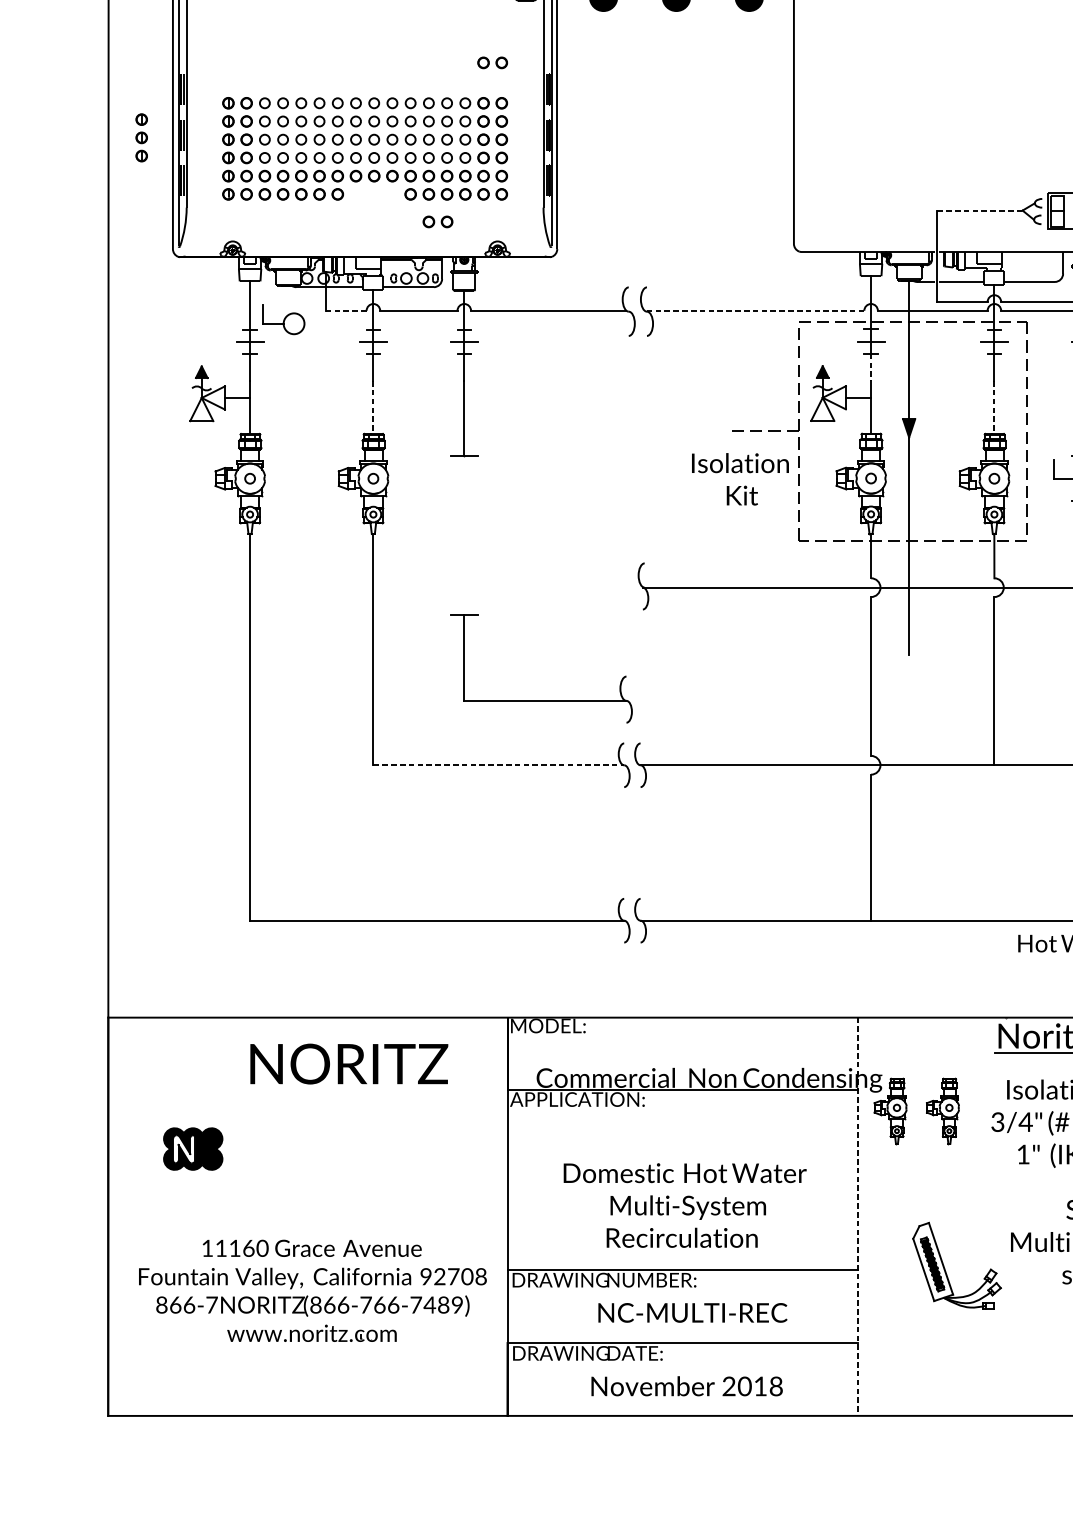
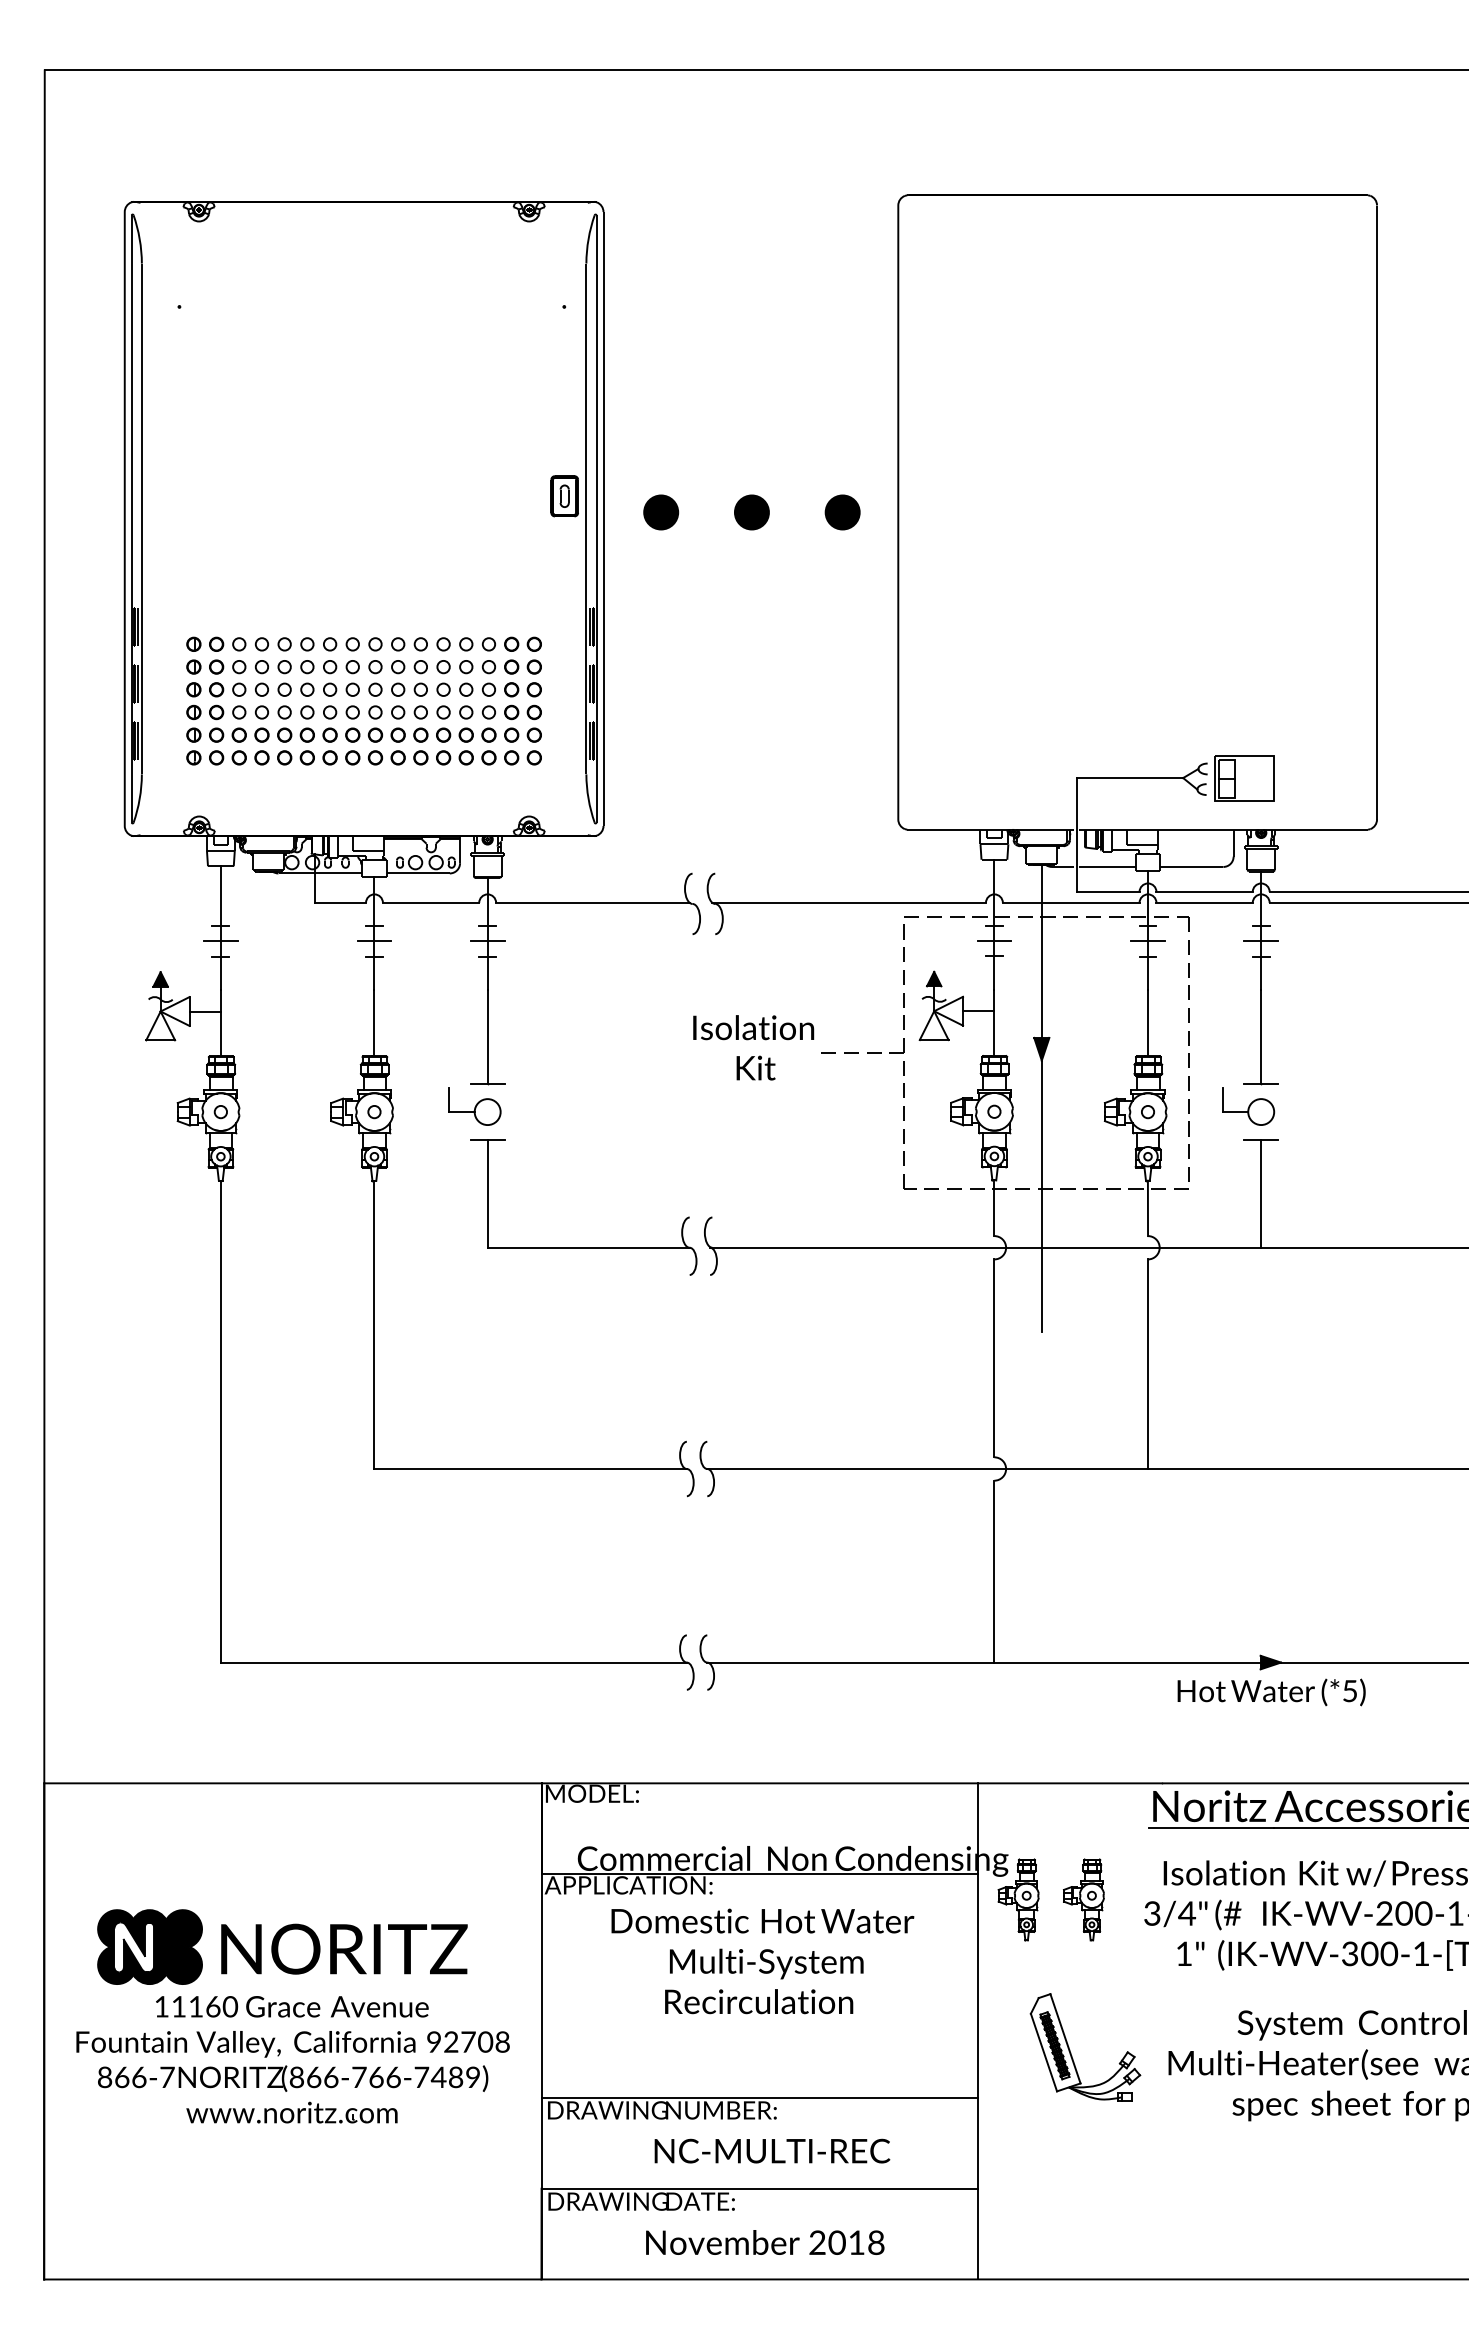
part: (492, 62) -> (522, 593), removed
part: (141, 137) -> (85, 687), removed
part: (374, 194) -> (375, 757), added
line: (980, 210) -> (1130, 778), dashed -> solid
part: (437, 221) -> (454, 791), removed
line: (346, 310) -> (341, 902), dashed -> solid
line: (754, 310) -> (849, 902), dashed -> solid
part: (283, 319) -> (474, 1106), moved
line: (871, 367) -> (994, 973), dashed -> solid
line: (373, 407) -> (374, 1023), dashed -> solid
line: (994, 407) -> (1148, 1023), dashed -> solid
text: (740, 479) -> (753, 1047), moved
part: (541, 700) -> (583, 1247), moved
line: (499, 765) -> (531, 1469), dashed -> solid
text: (349, 1063) -> (344, 1948), moved
part: (192, 1148) -> (149, 1946), size x1.43
text: (684, 1205) -> (762, 1961), moved
line: (858, 1216) -> (978, 2031), dashed -> solid
part: (945, 1269) -> (1071, 2052), moved
part: (314, 1296) -> (295, 2066), moved

